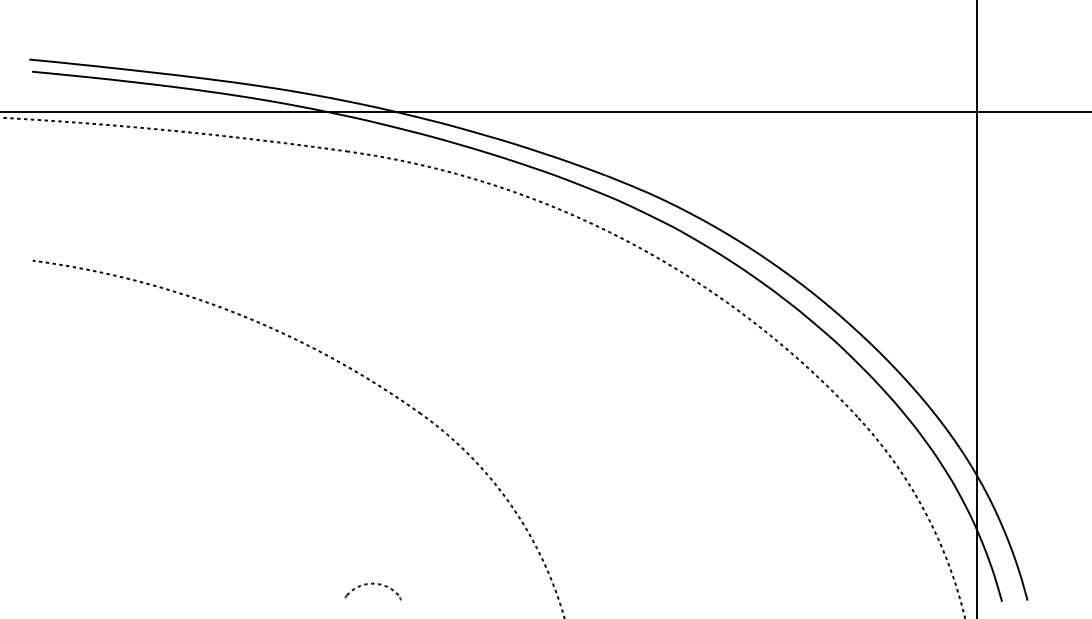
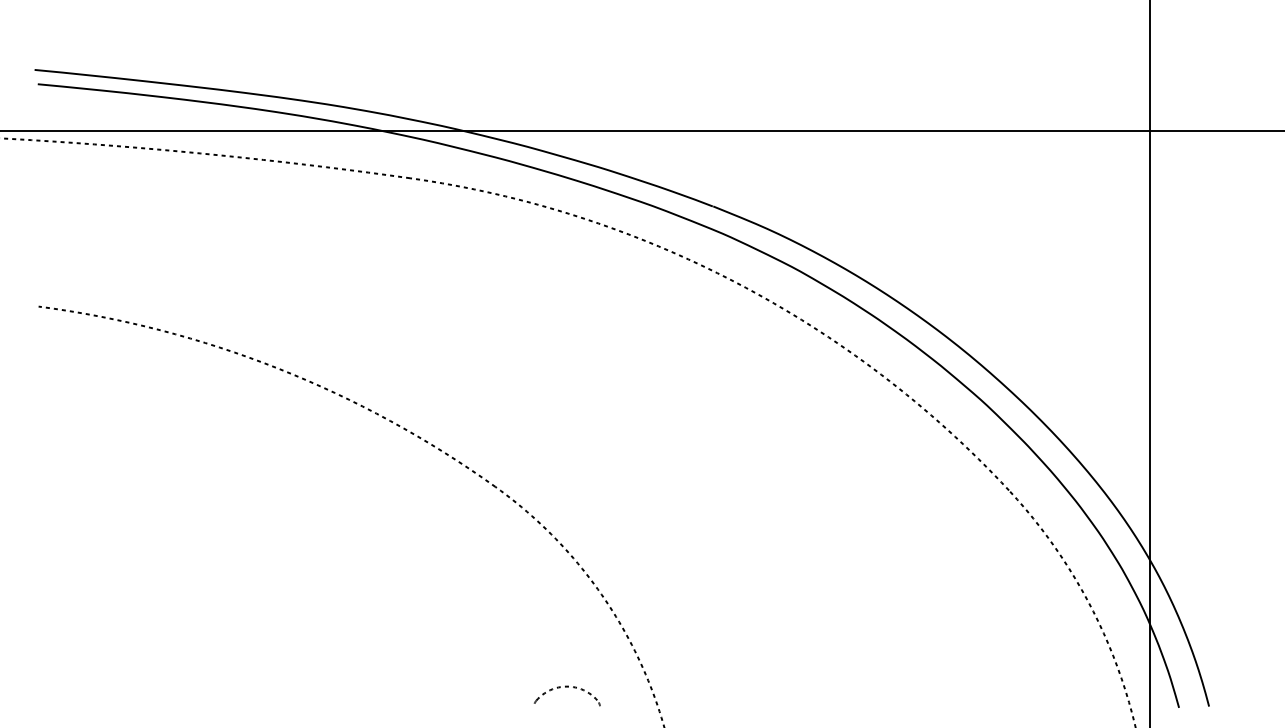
part: (372, 584) -> (566, 687), moved

